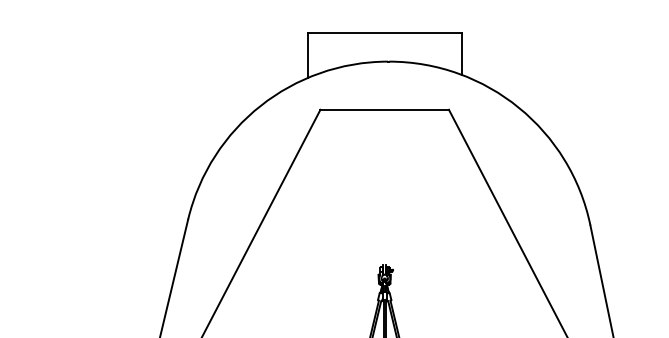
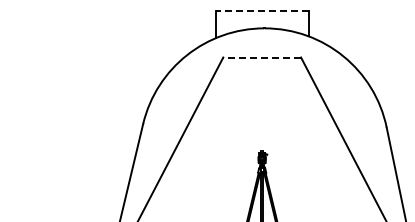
line: (385, 33) -> (262, 11), solid -> dashed
line: (385, 109) -> (262, 57), solid -> dashed

